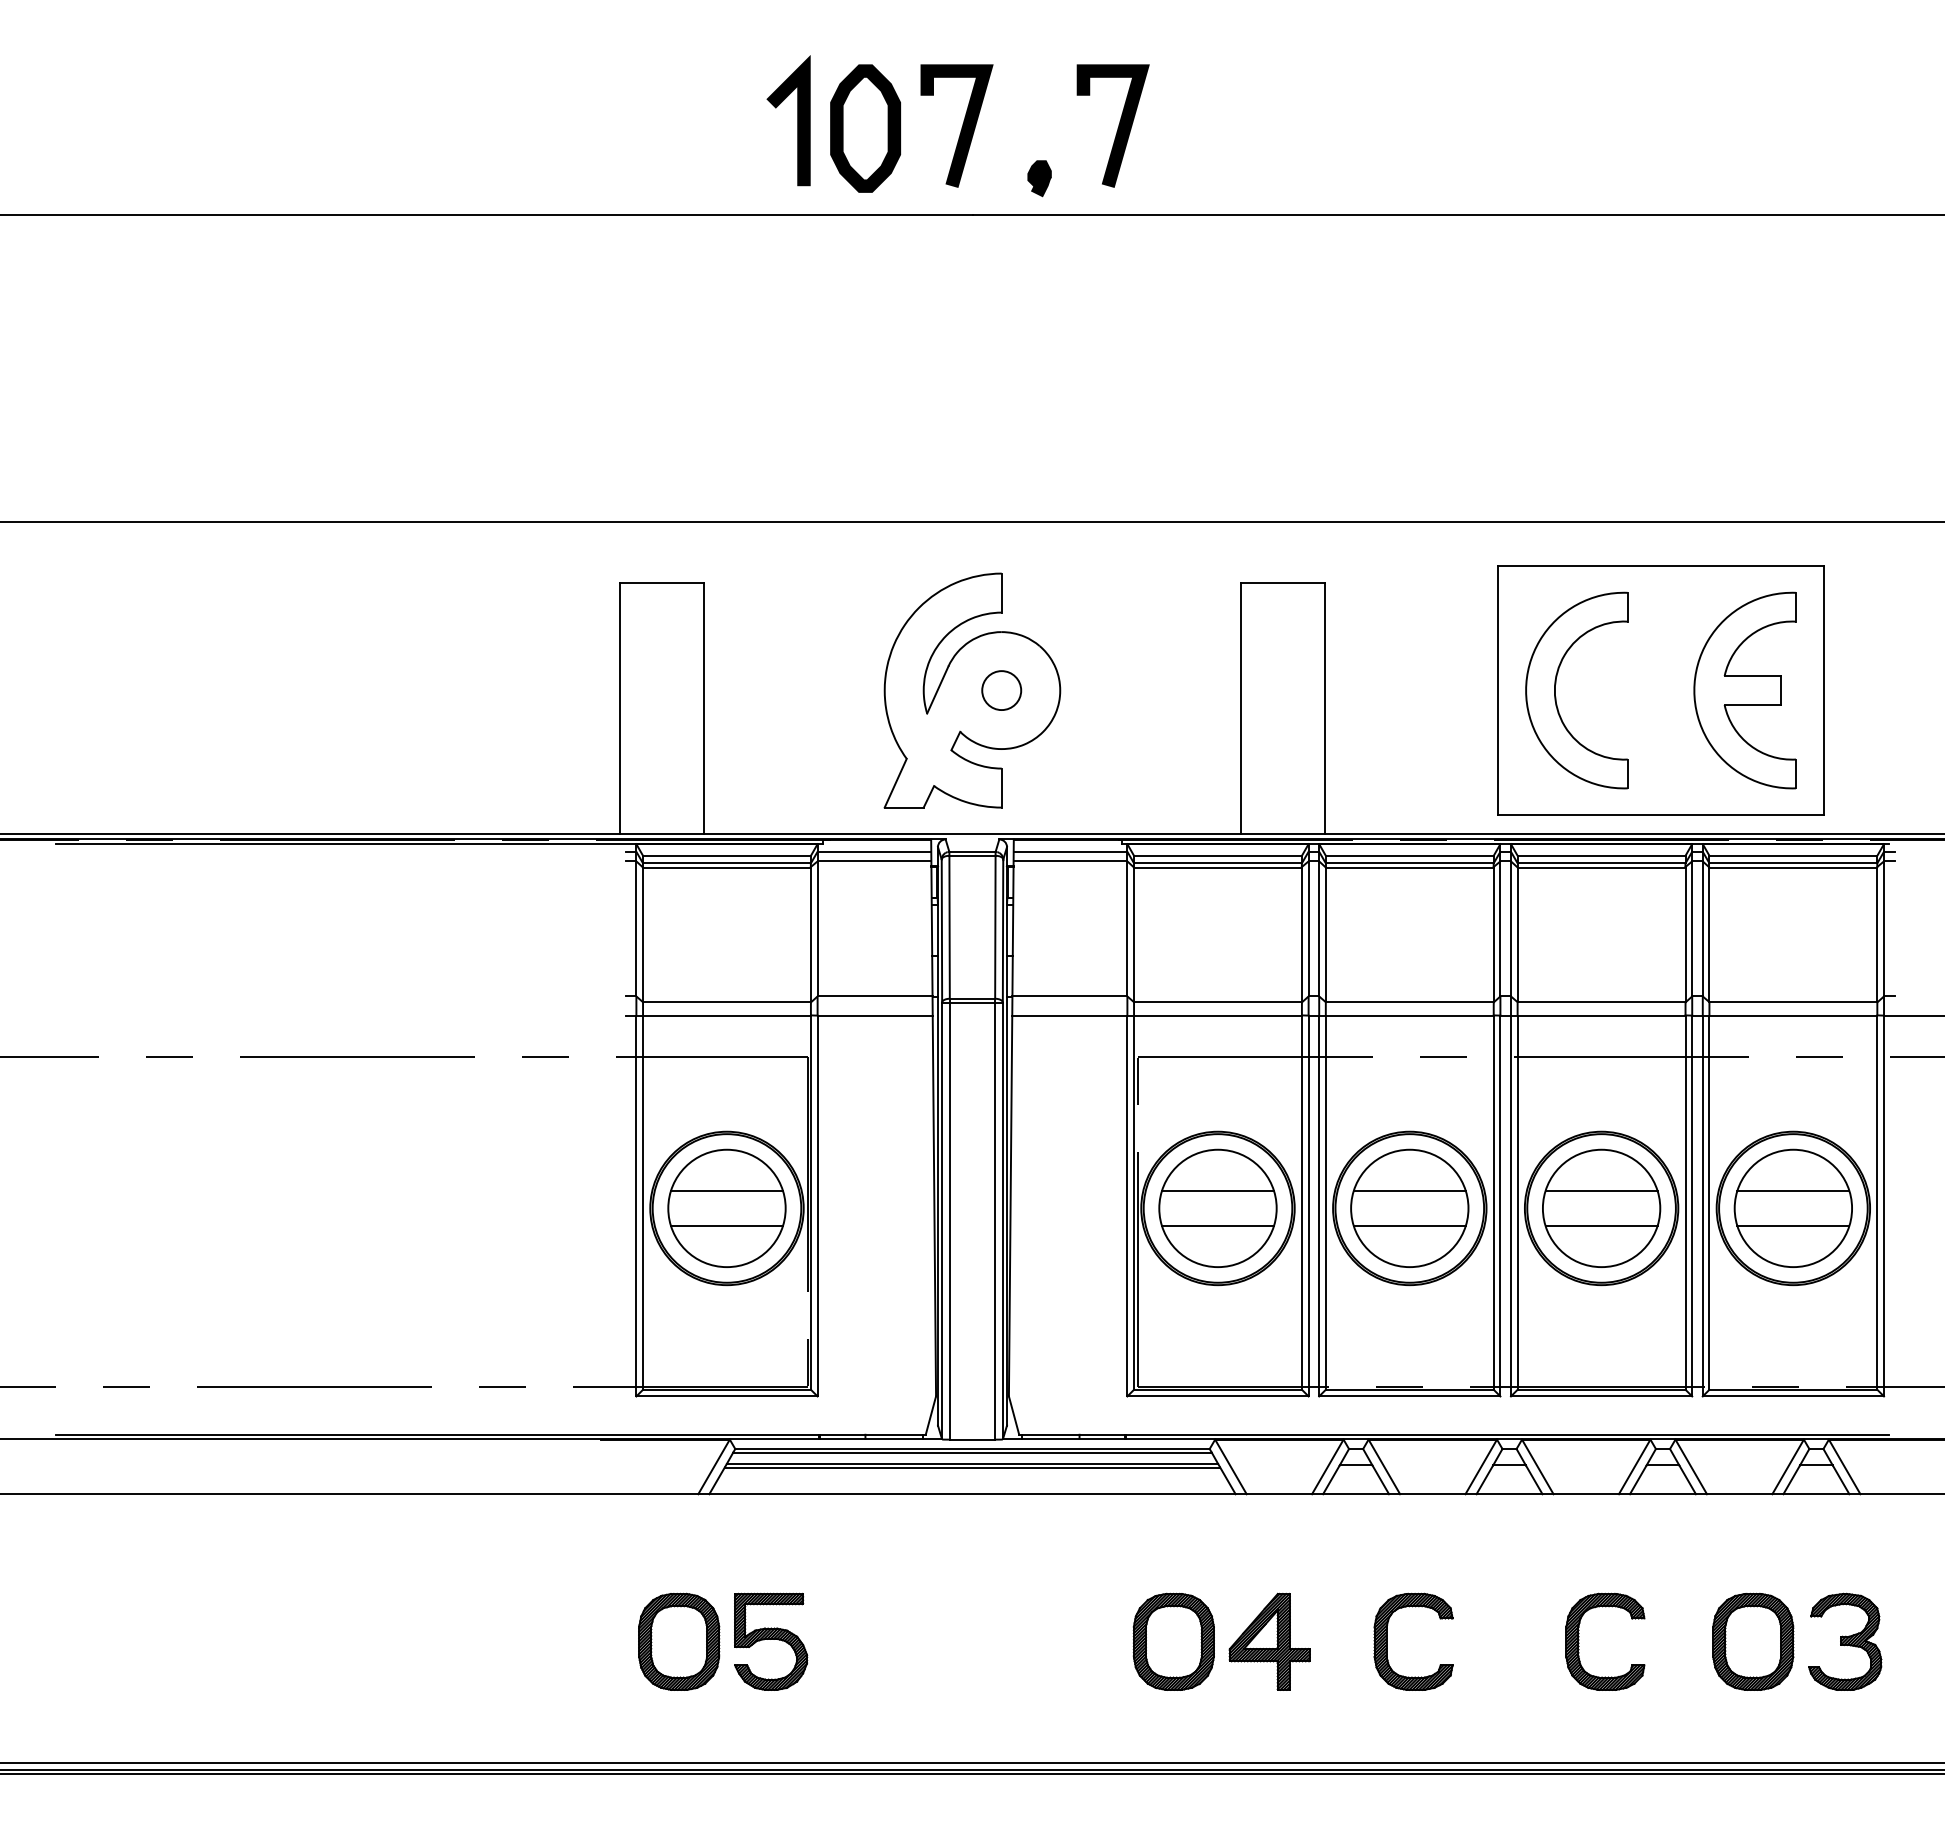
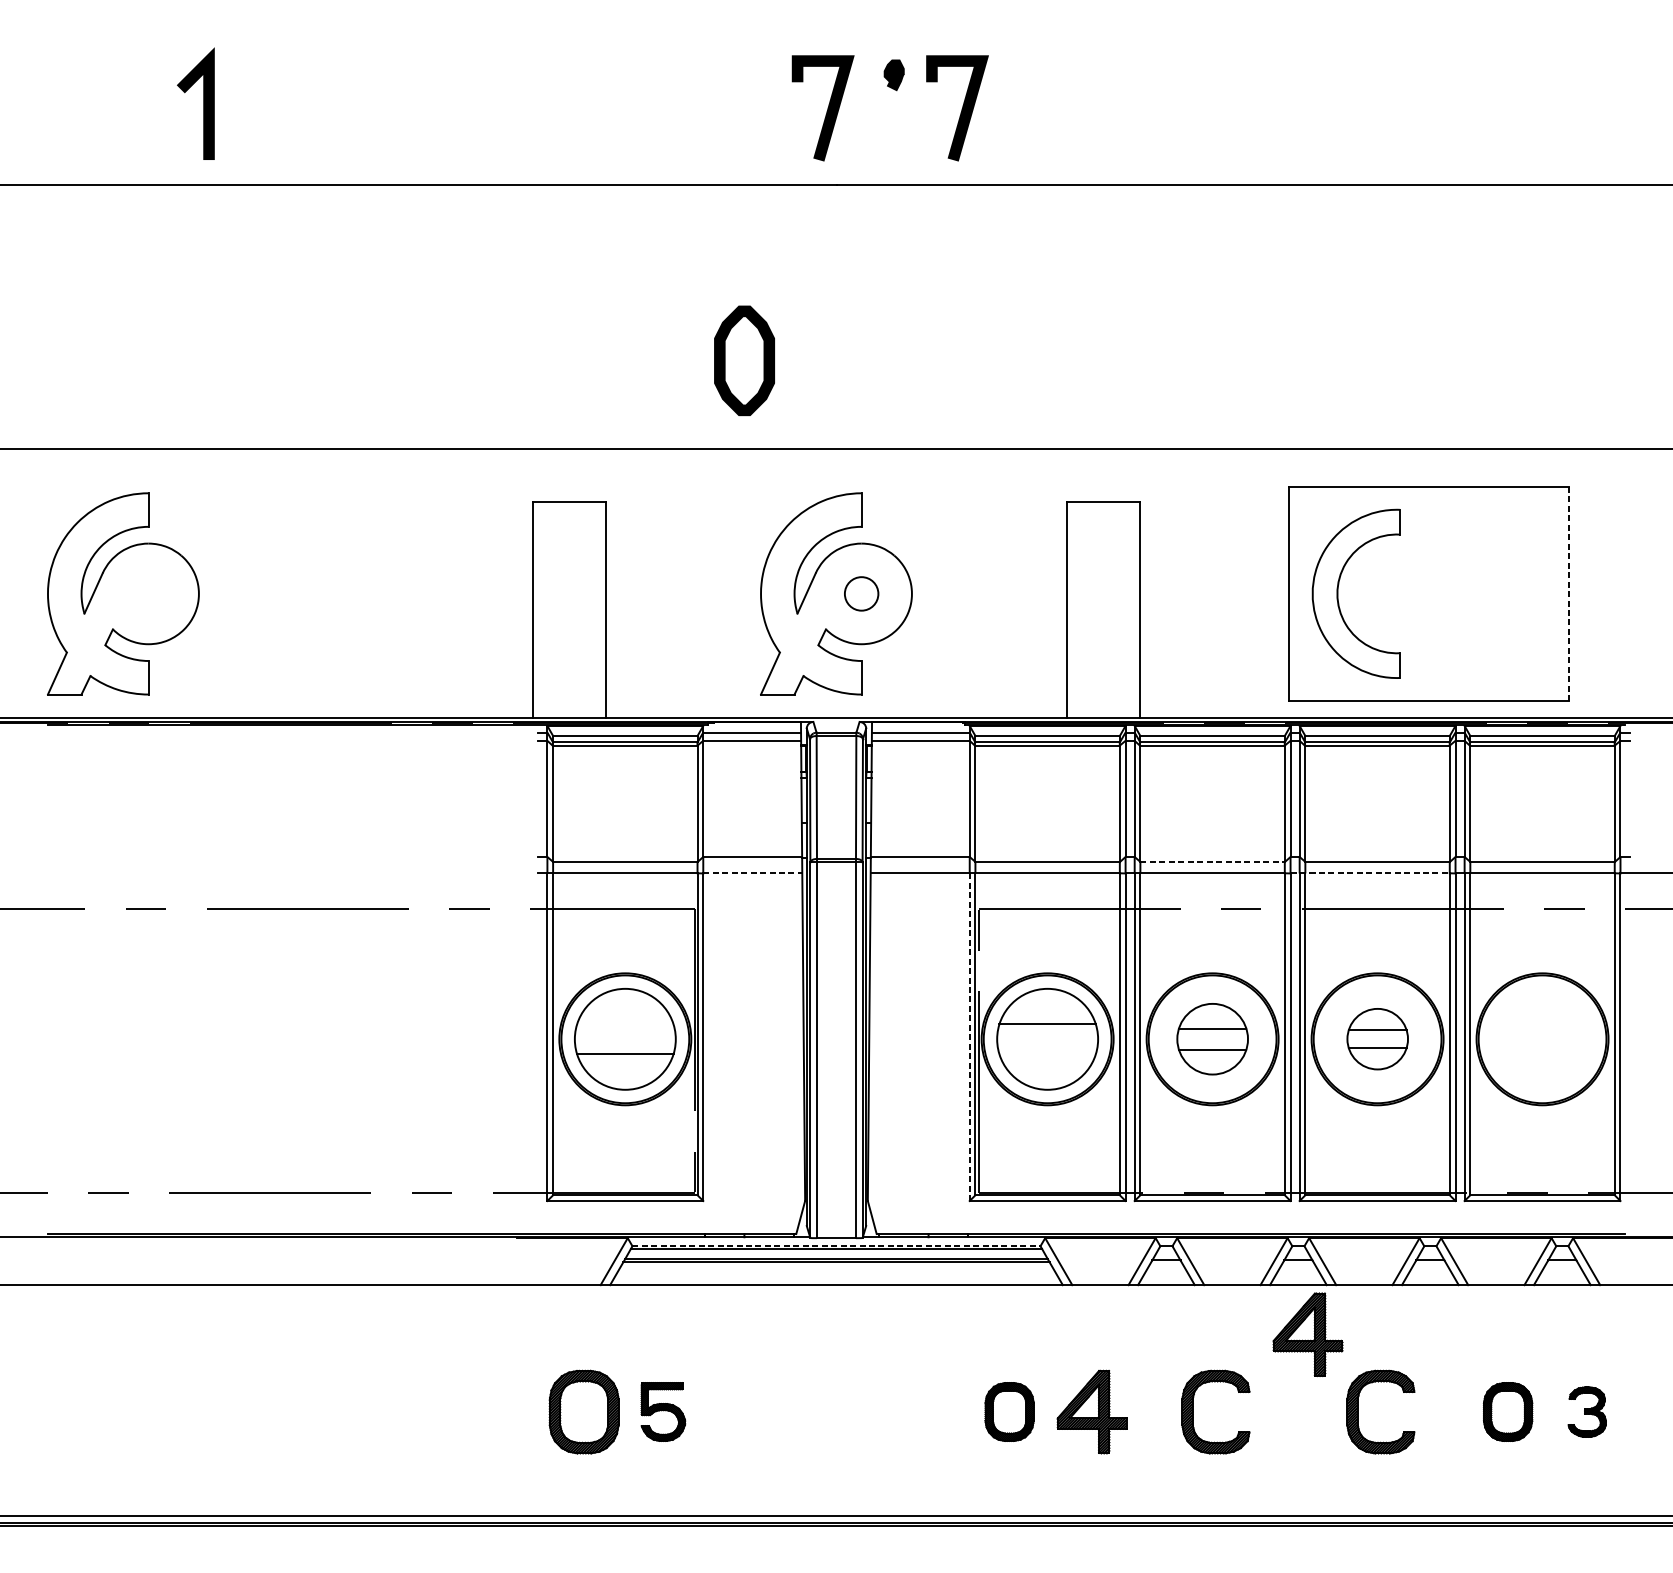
line: (797, 120) -> (203, 103), moved
part: (865, 128) -> (744, 360), moved
part: (1039, 178) -> (894, 75), moved
part: (143, 690) -> (123, 593), added
part: (1744, 690) -> (1500, 593), removed
line: (1824, 690) -> (1569, 593), solid -> dashed
line: (1409, 1002) -> (1212, 862), solid -> dashed
line: (875, 1015) -> (753, 873), solid -> dashed
line: (1592, 1015) -> (1369, 873), solid -> dashed
line: (726, 1191) -> (624, 1024), removed
line: (1127, 1206) -> (969, 1037), solid -> dashed
part: (1409, 1207) -> (1212, 1038), size x0.7
part: (1601, 1207) -> (1377, 1038), size x0.6
part: (1792, 1207) -> (1541, 1038), removed
line: (1217, 1225) -> (1047, 1053), removed
line: (972, 1448) -> (836, 1245), solid -> dashed
part: (1520, 1551) -> (1307, 1334), added
part: (771, 1641) -> (663, 1411), size x0.7
part: (1173, 1641) -> (1009, 1411), size x0.7
part: (1753, 1641) -> (1508, 1411), size x0.7
part: (1845, 1641) -> (1587, 1411), size x0.6

